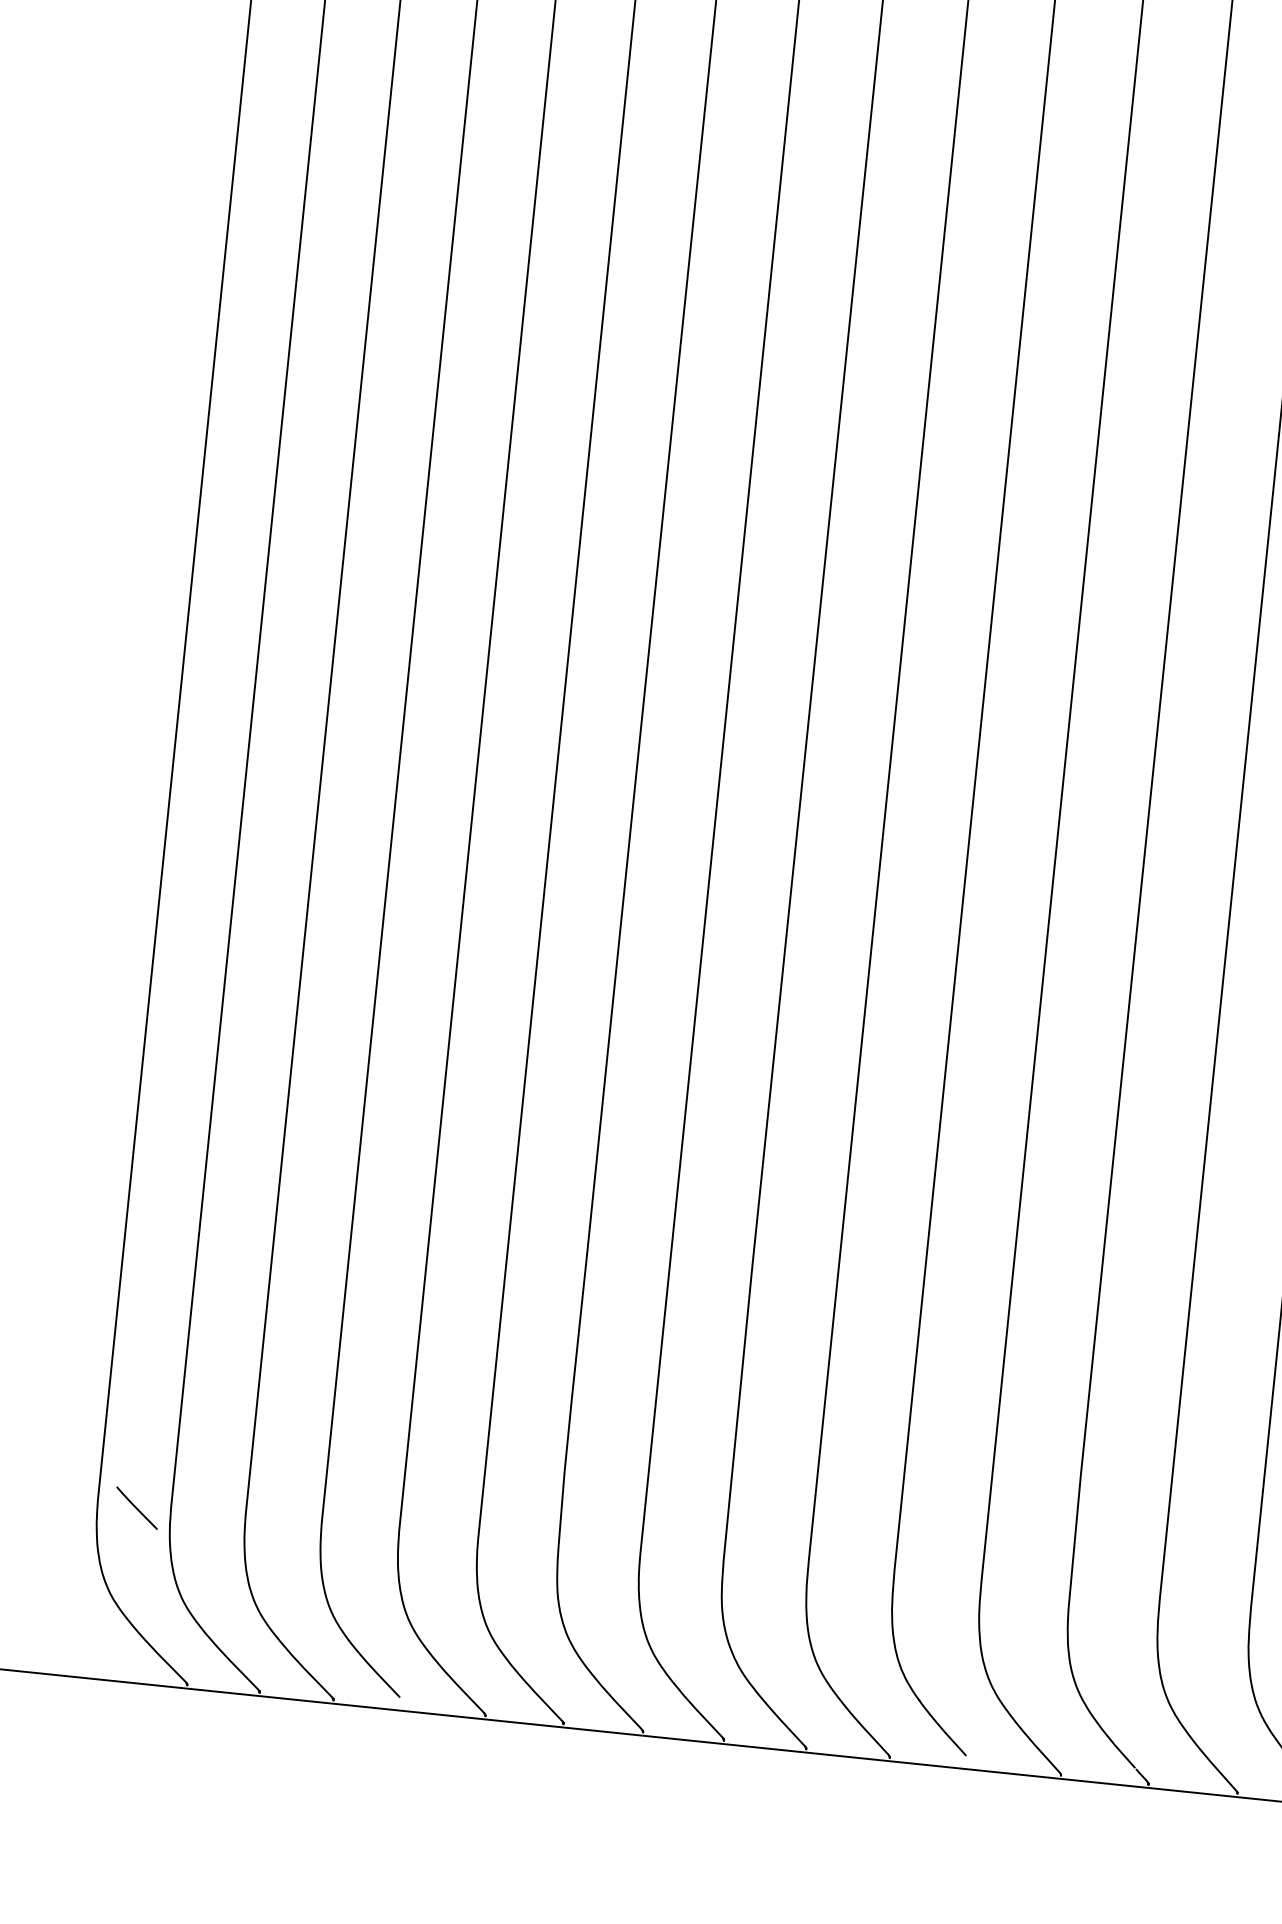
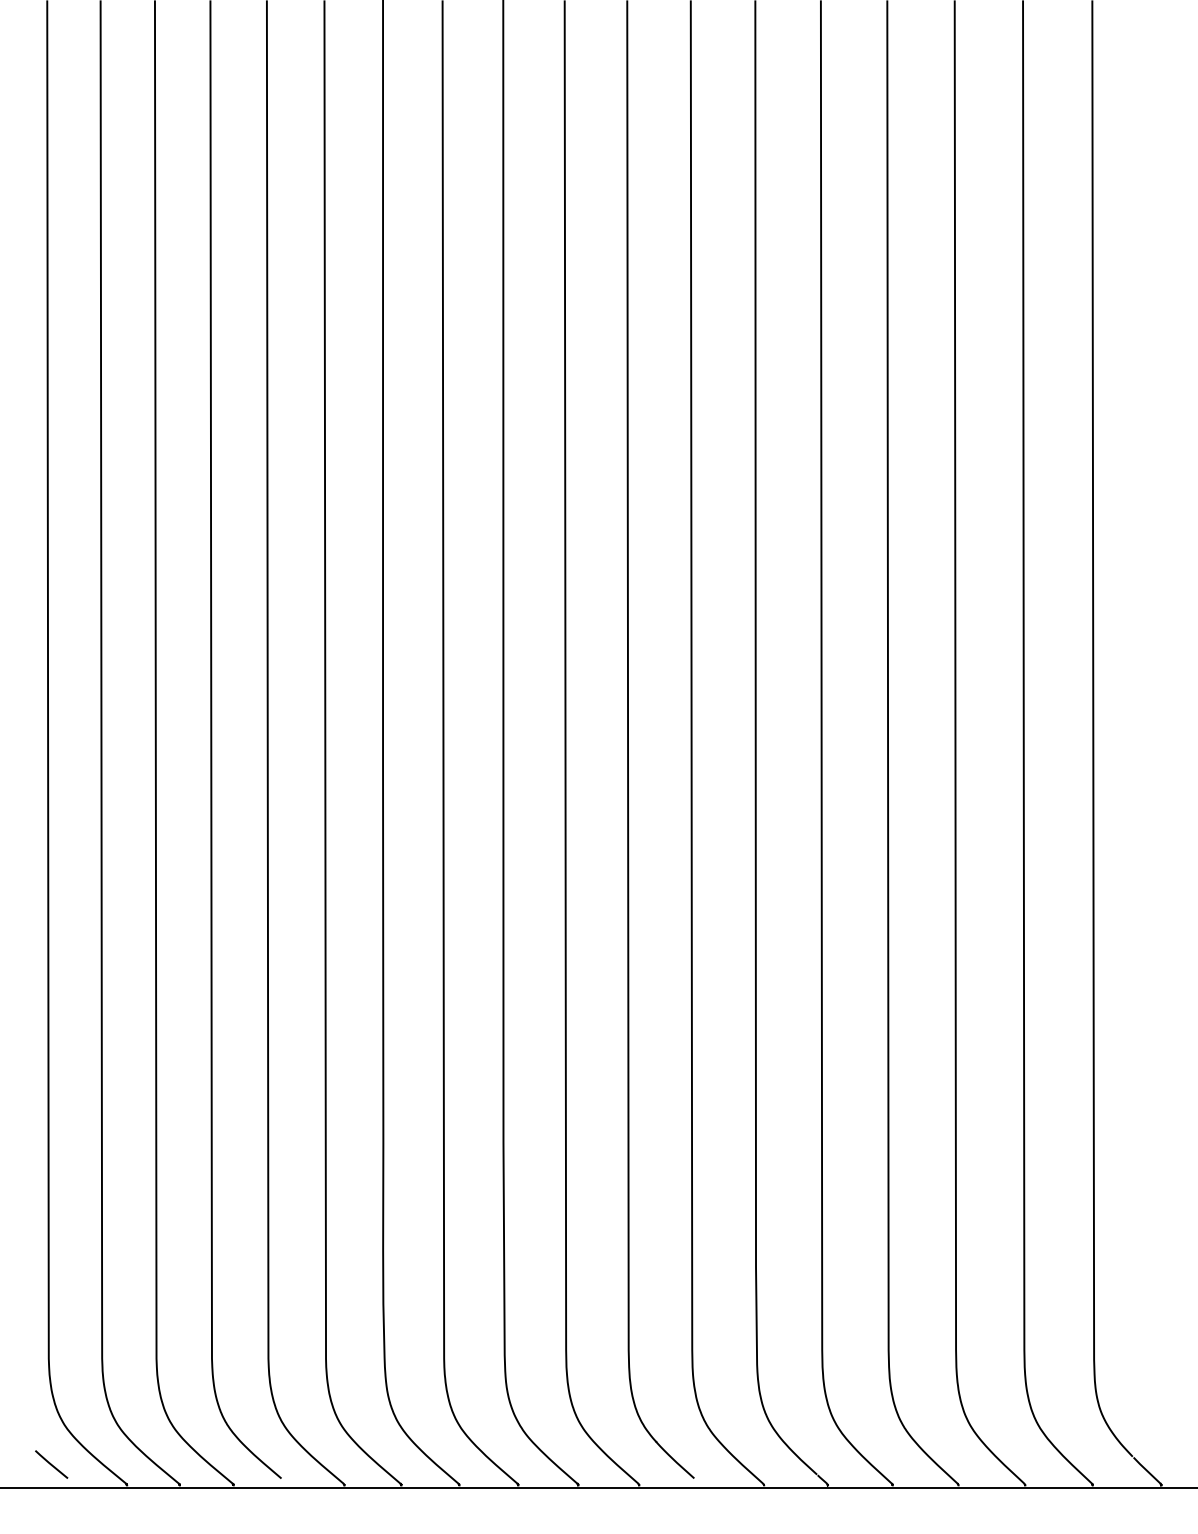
line: (136, 1508) -> (51, 1464), moved

